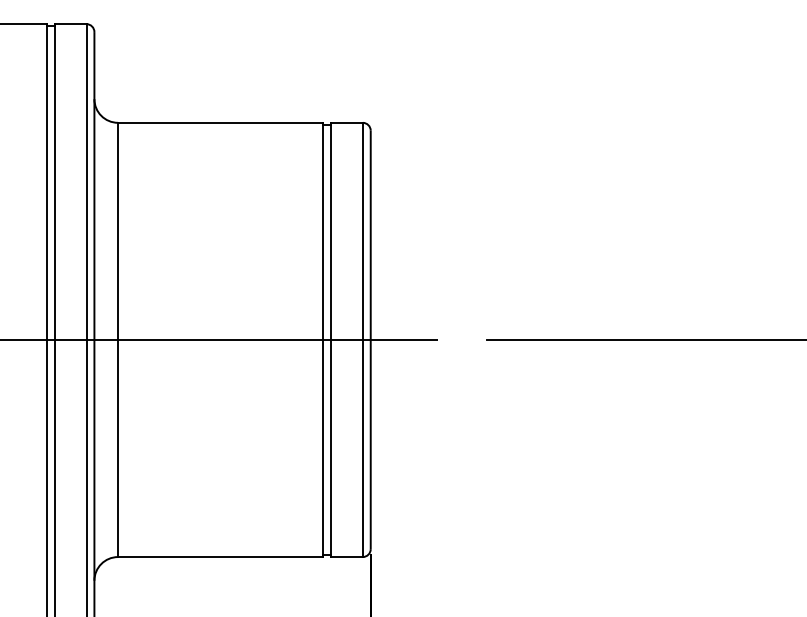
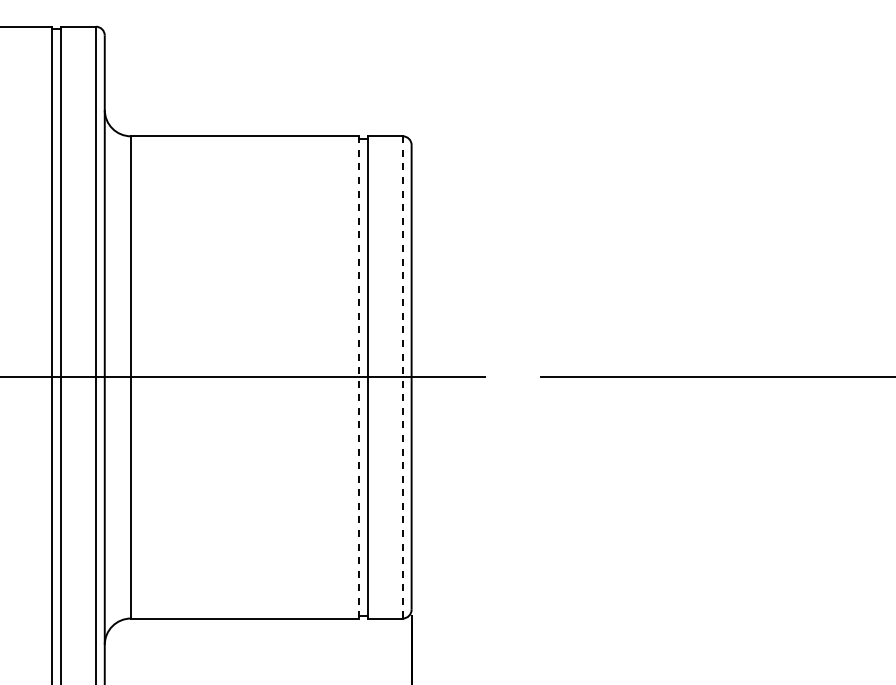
line: (323, 340) -> (359, 377), solid -> dashed
line: (362, 340) -> (402, 377), solid -> dashed

